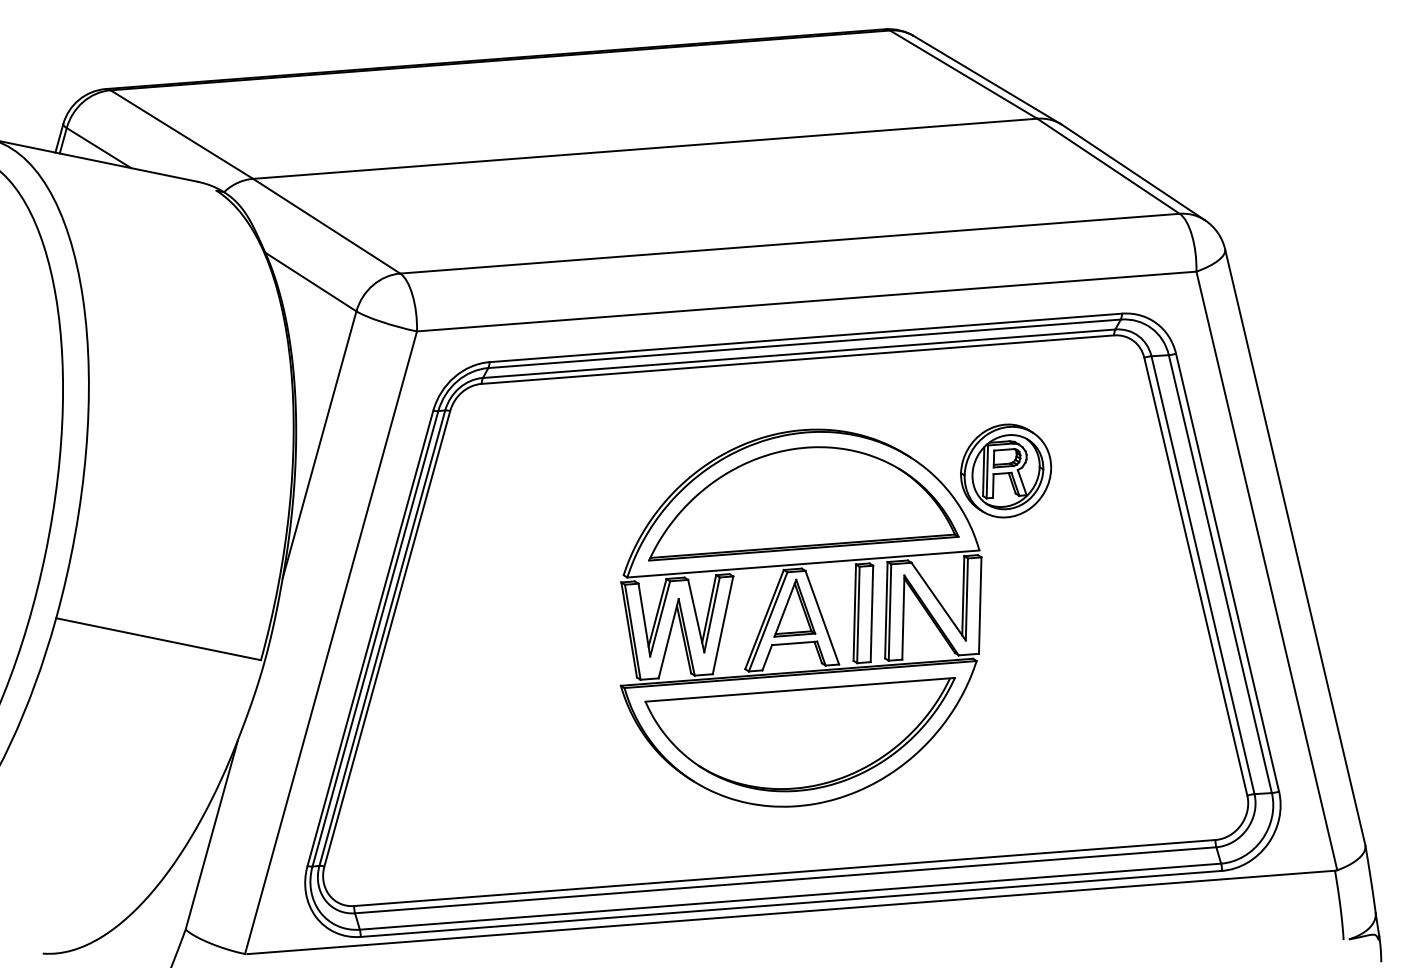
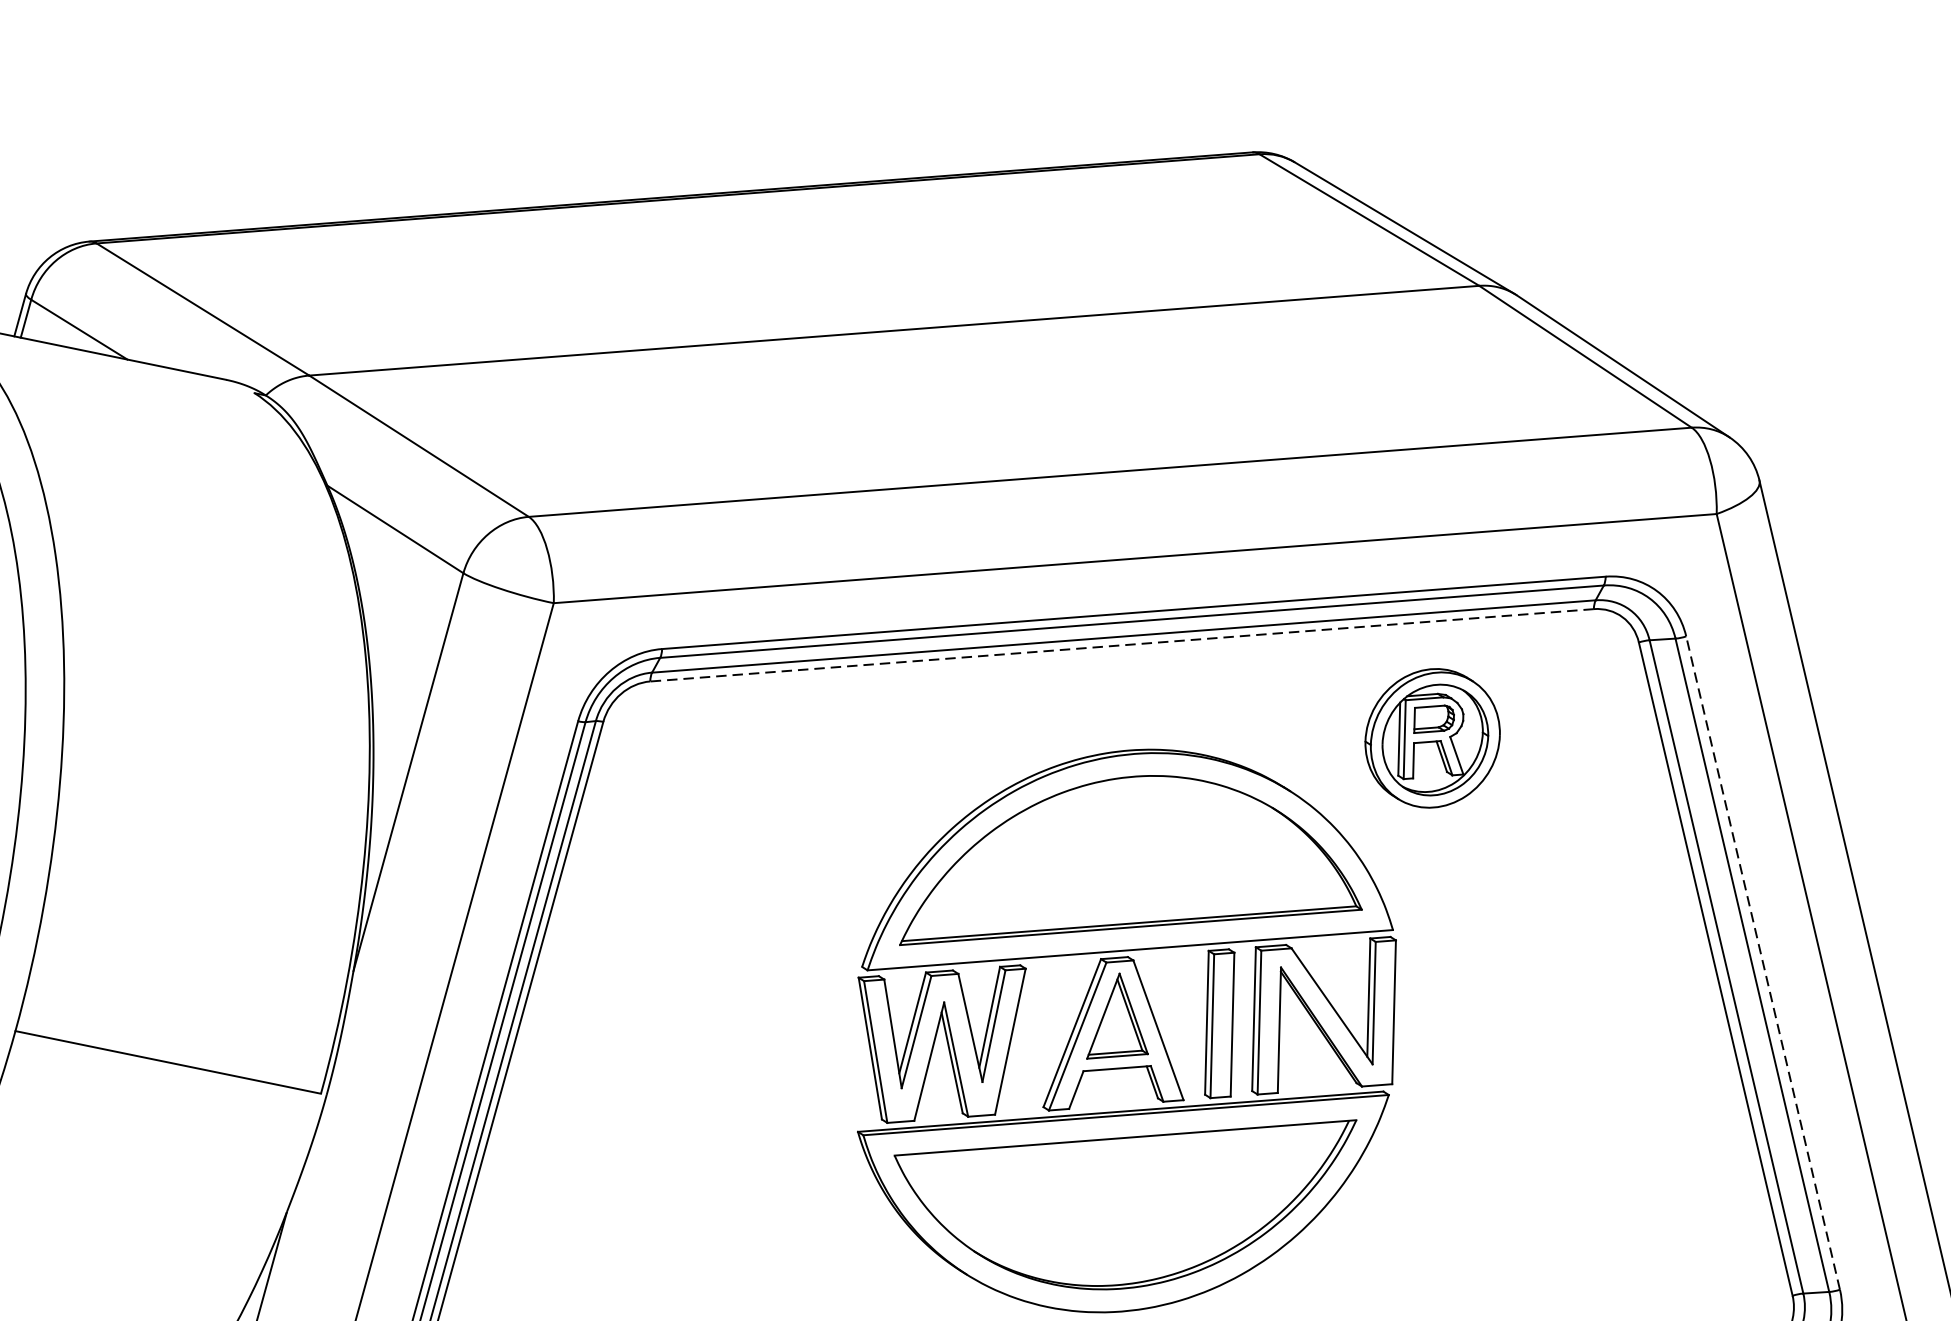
line: (797, 359) -> (1121, 645), solid -> dashed
part: (1006, 470) -> (1433, 737), moved
line: (1227, 572) -> (1763, 962), solid -> dashed

